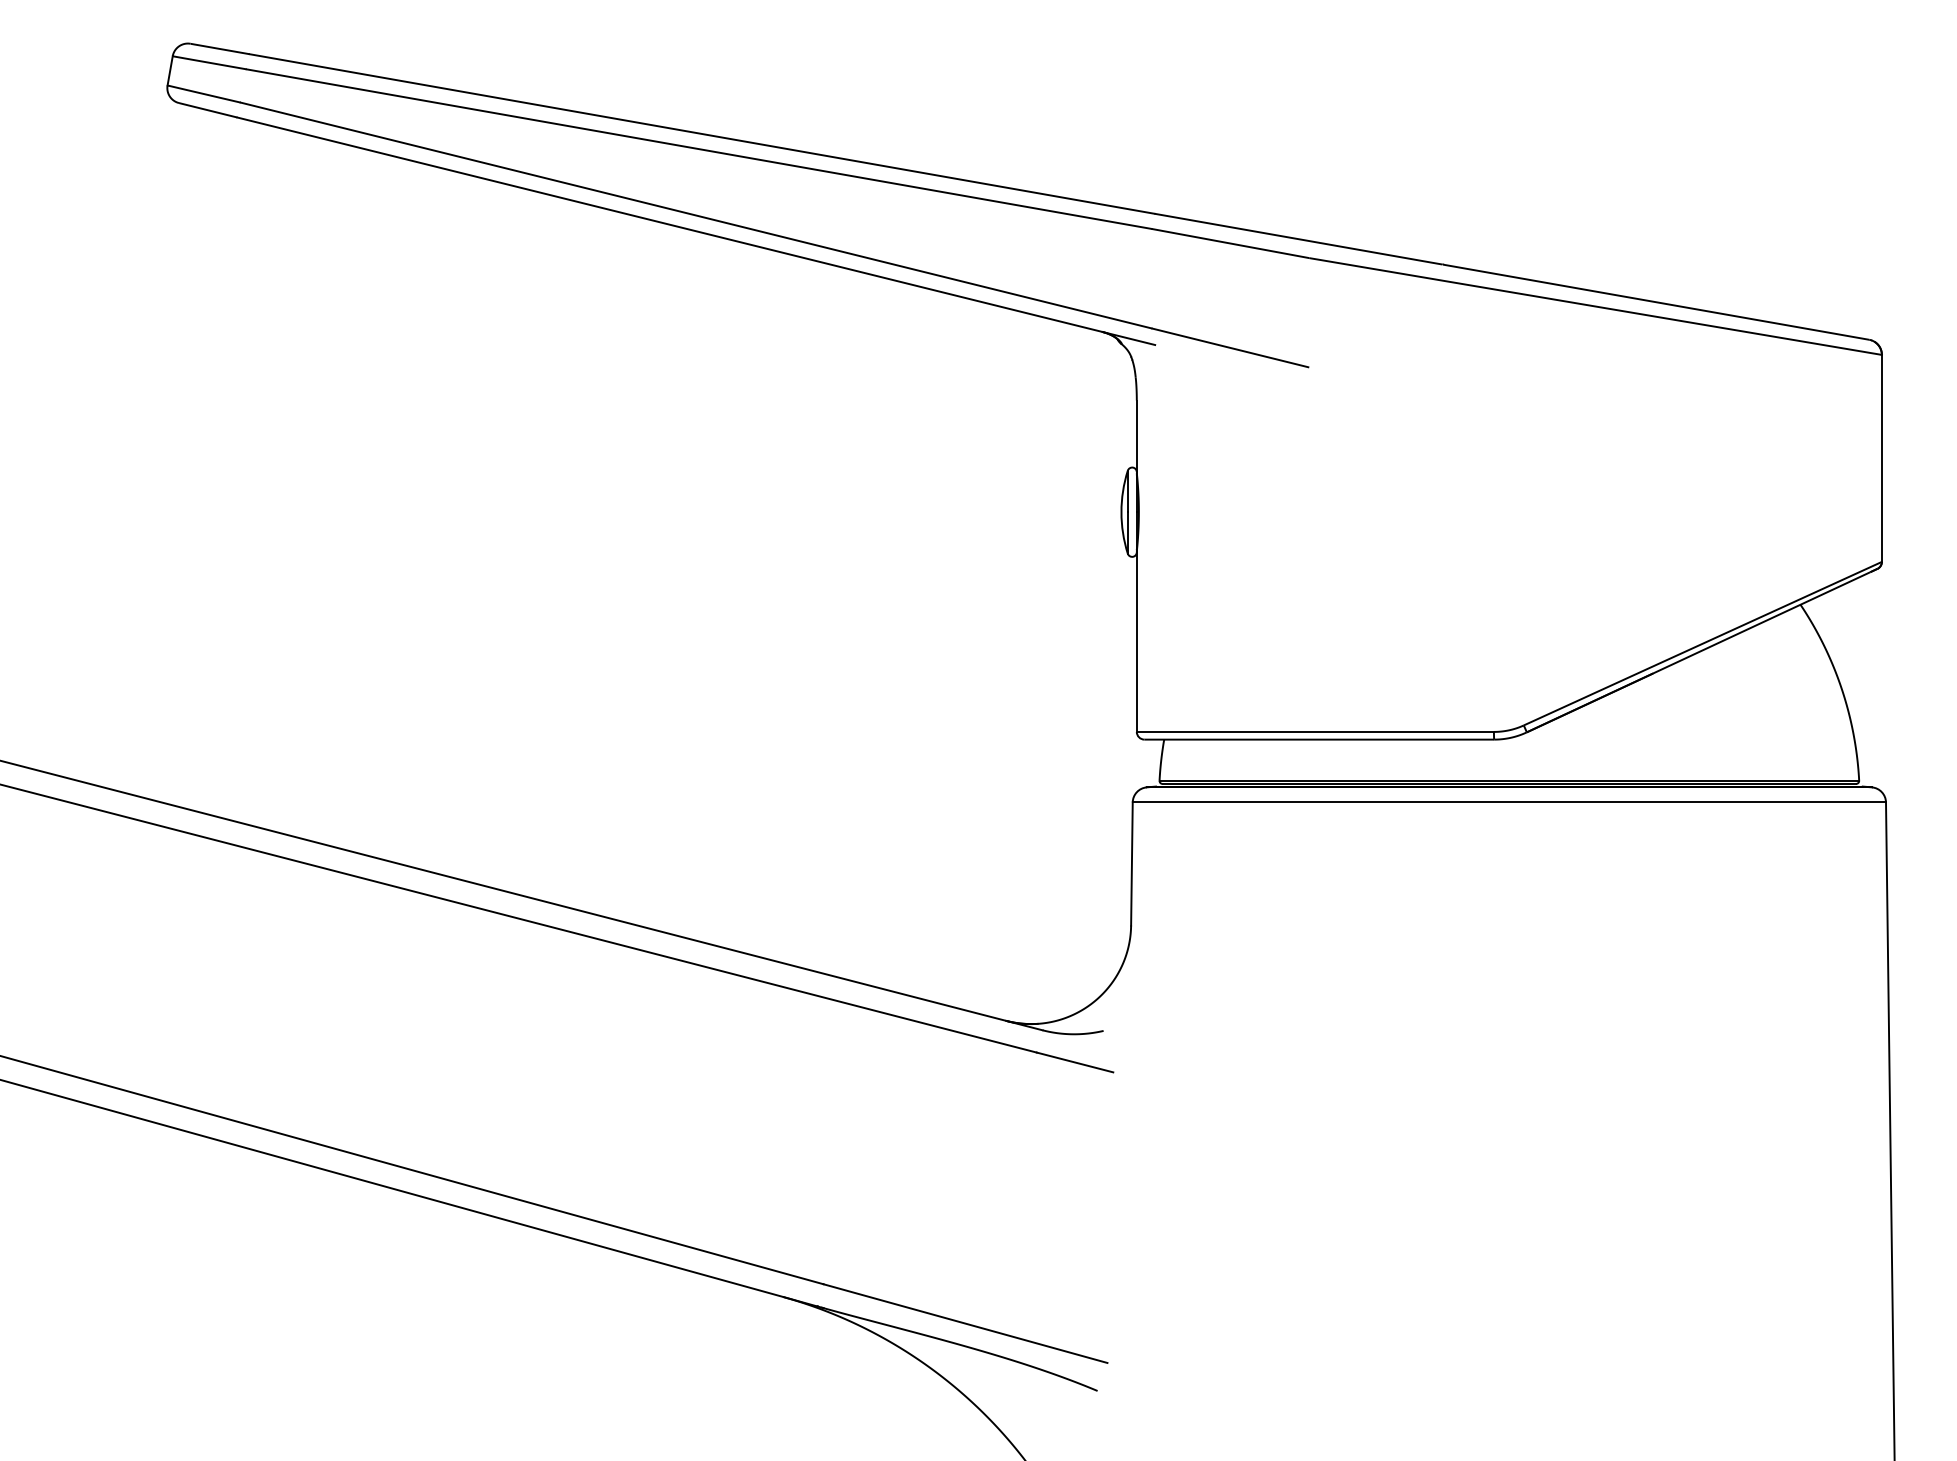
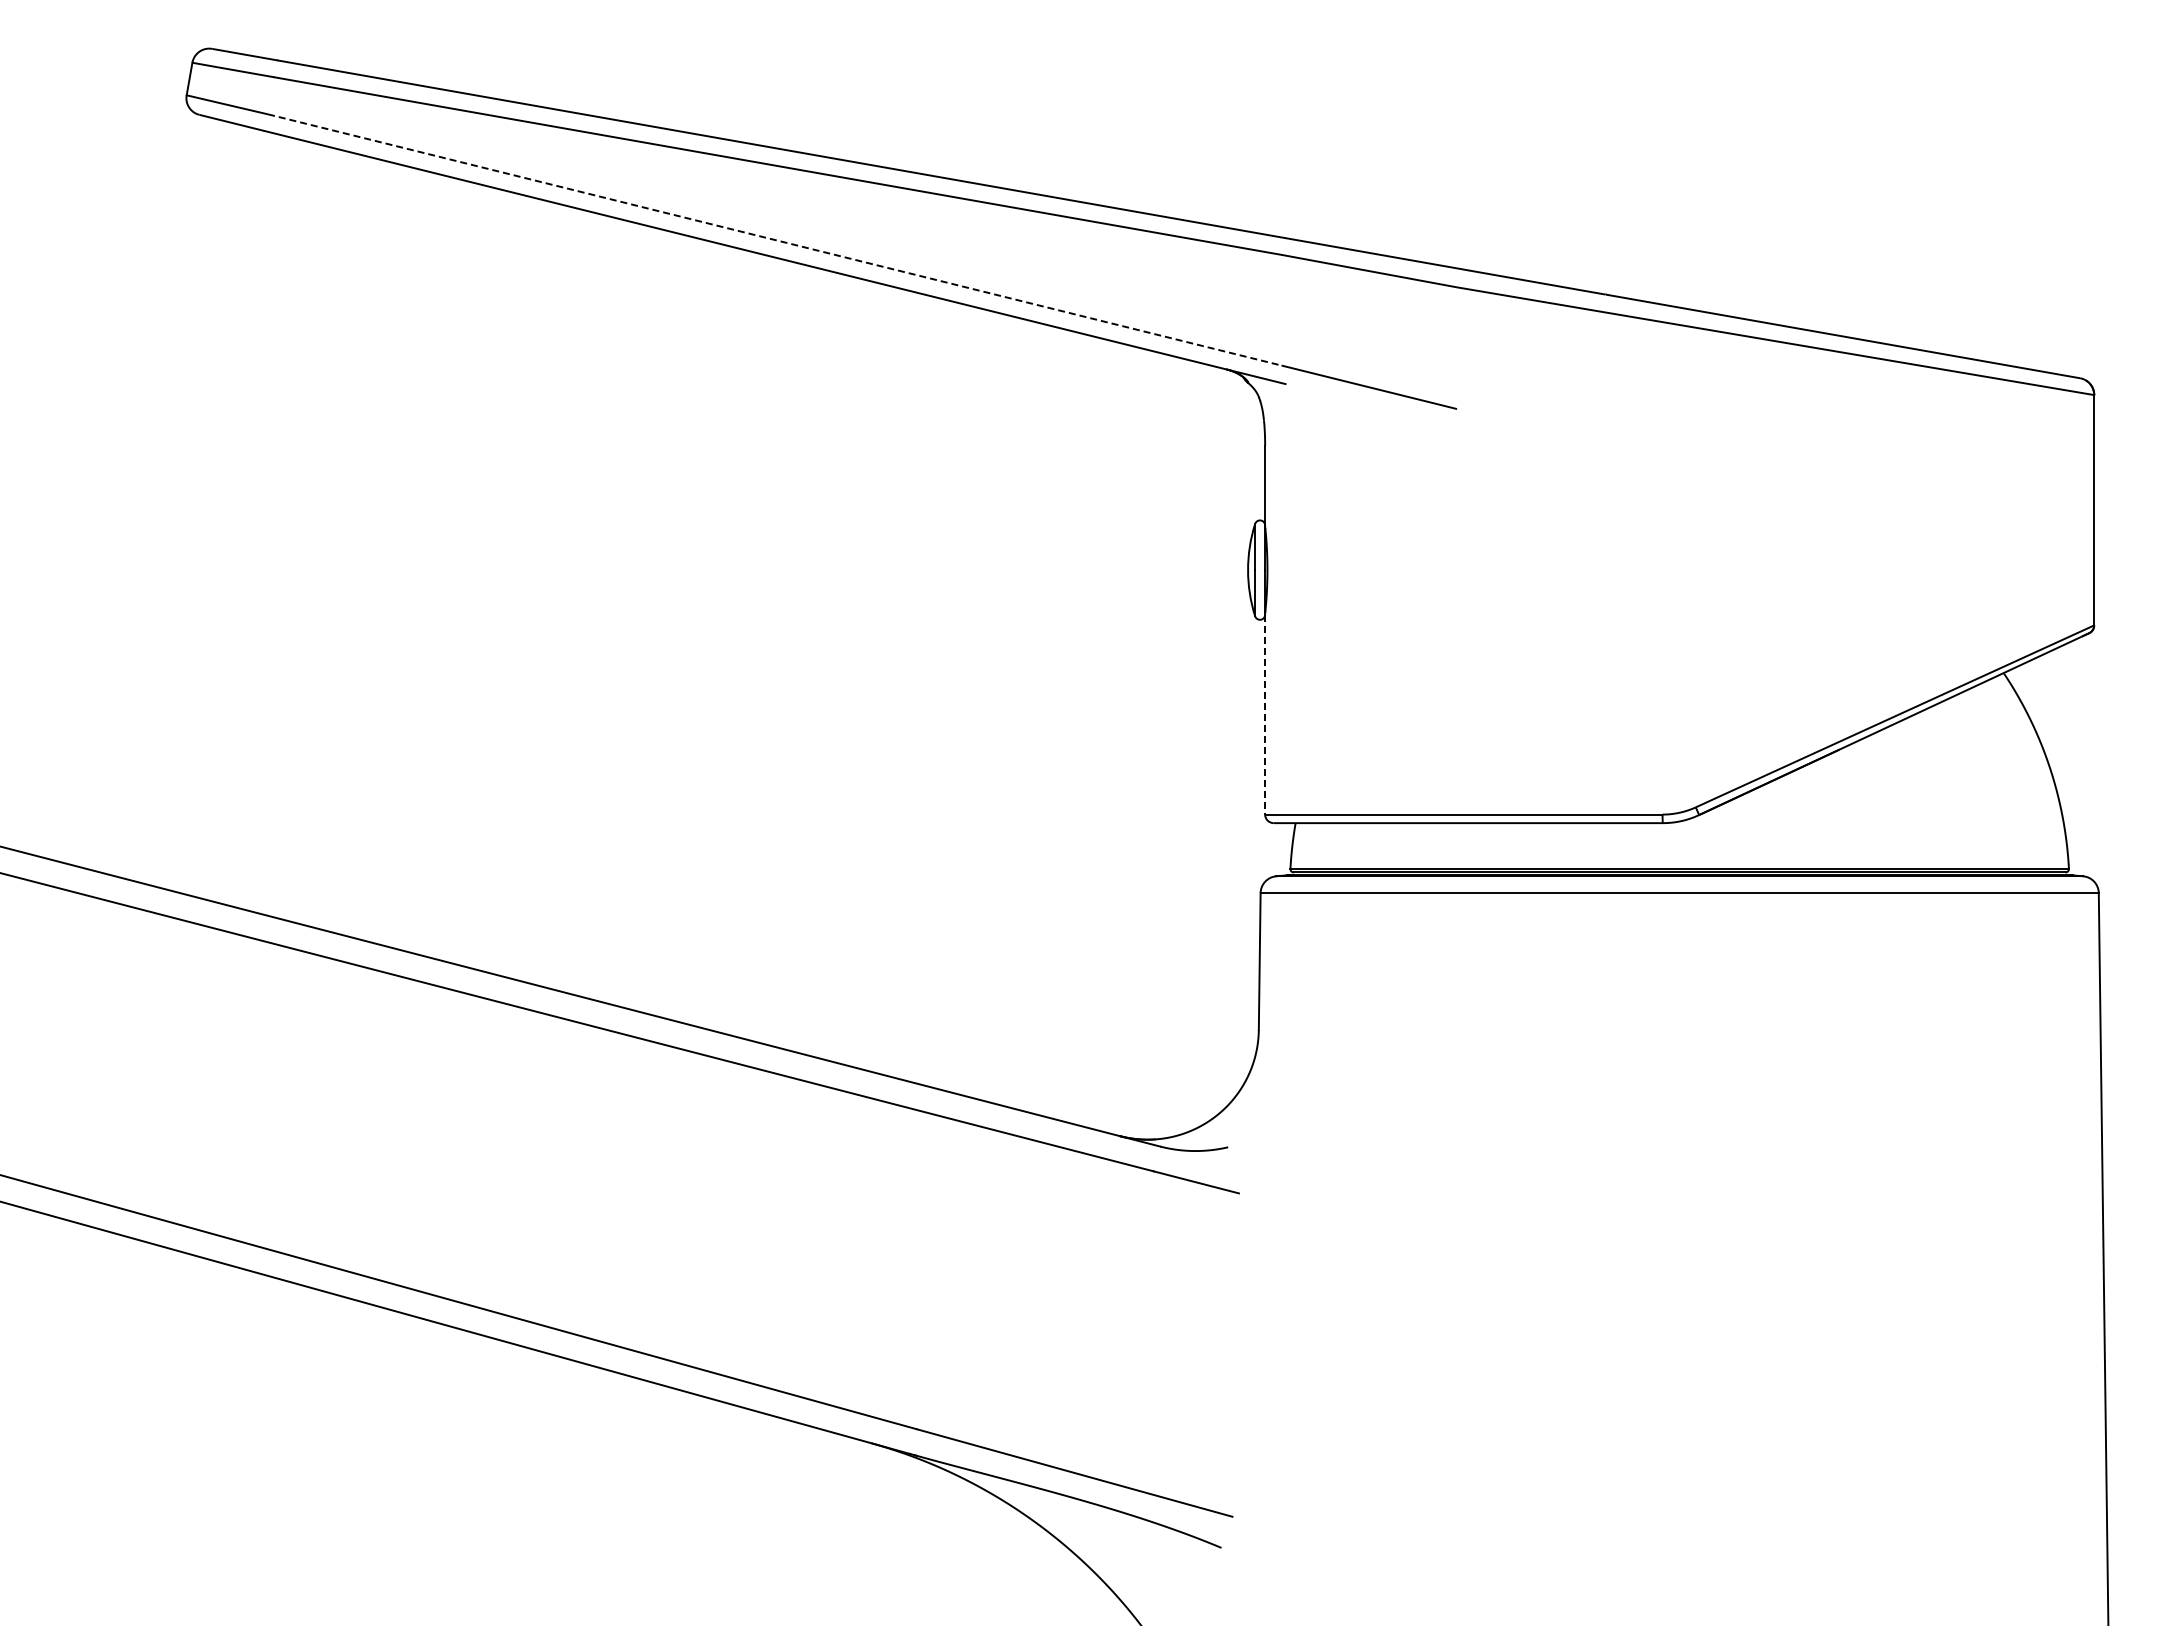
line: (696, 215) -> (775, 240), solid -> dashed
line: (1137, 641) -> (1265, 714), solid -> dashed

